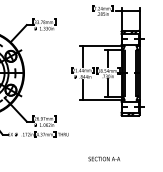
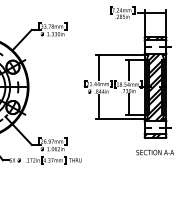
hatch: (129, 72) -> (154, 86), added
text: (103, 158) -> (154, 151), moved

